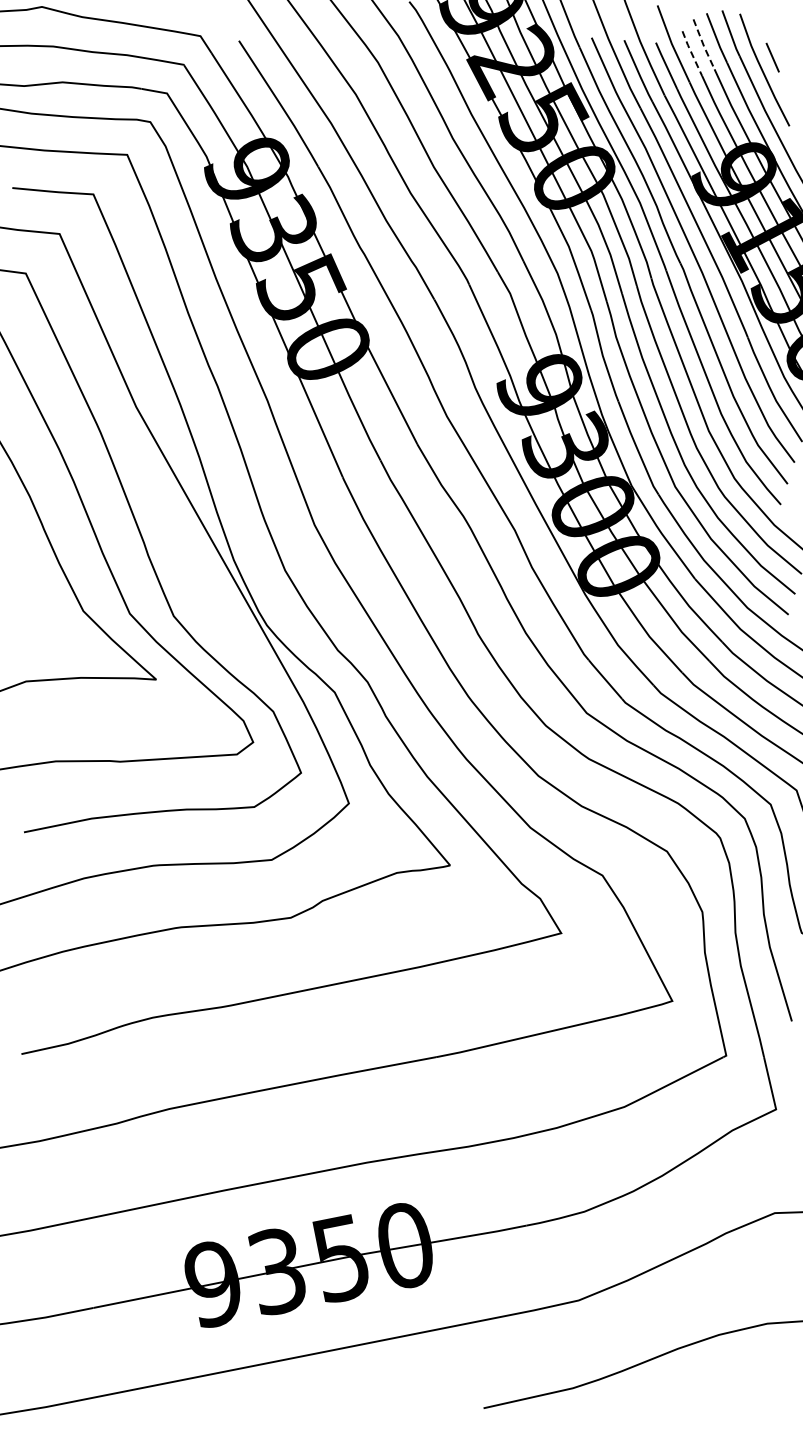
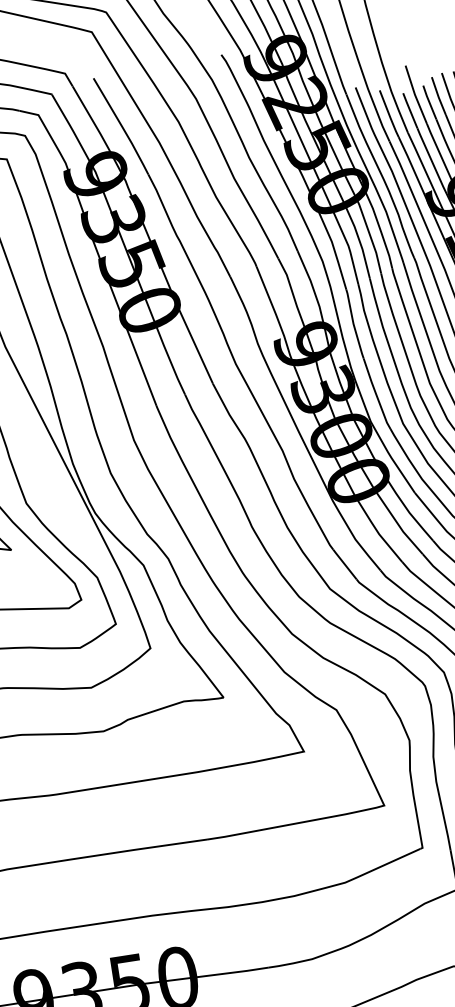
line: (703, 45) -> (438, 96), dashed -> solid
line: (691, 53) -> (429, 102), dashed -> solid

